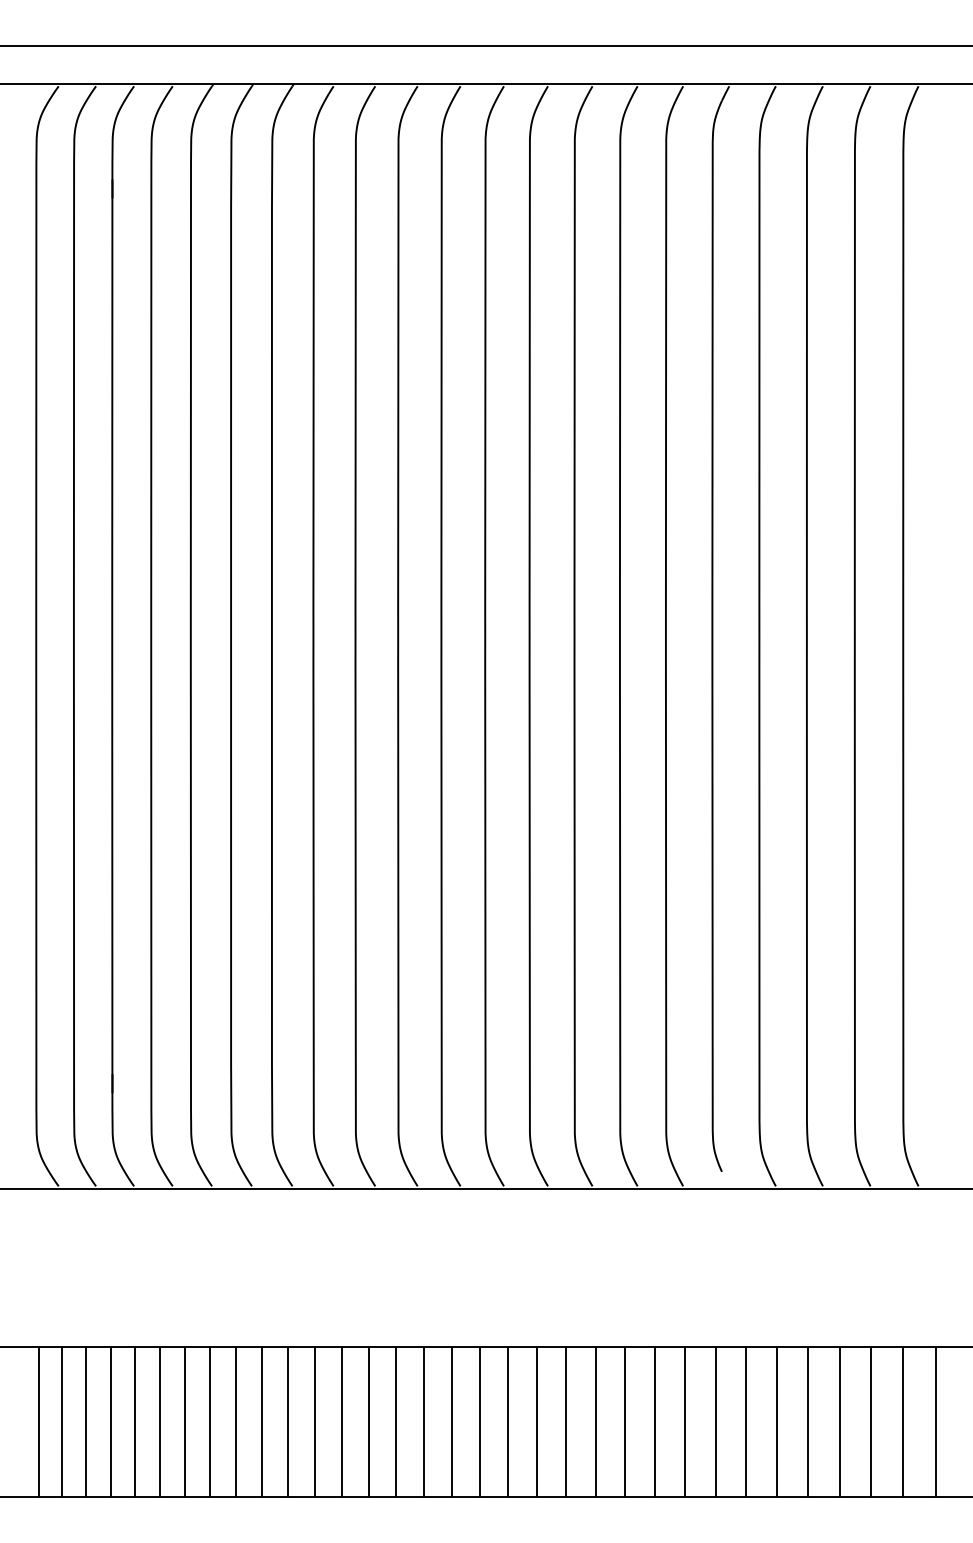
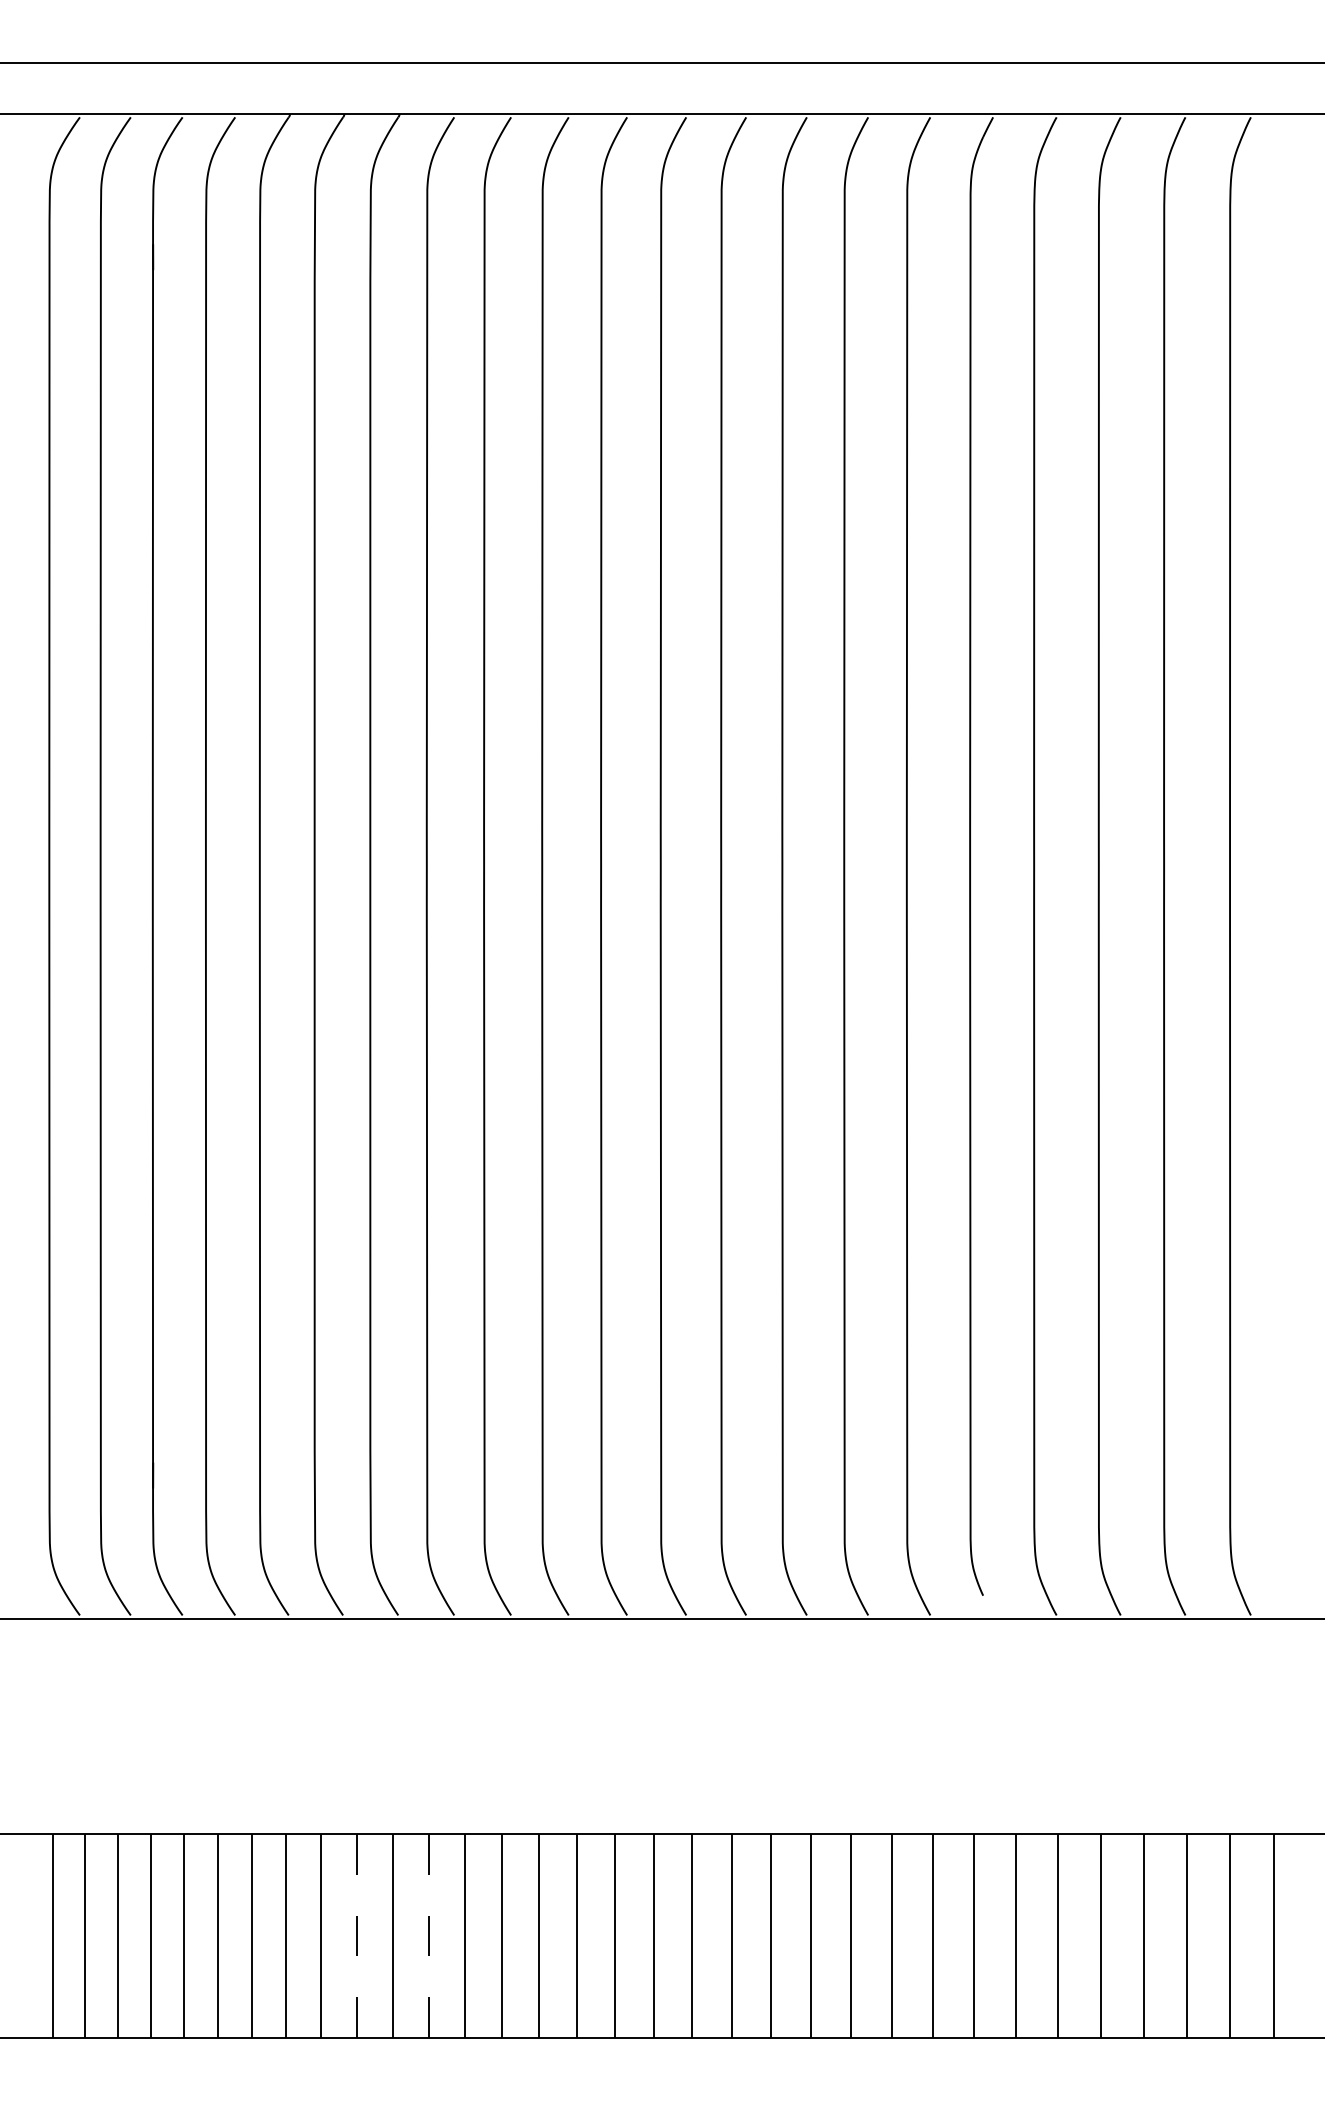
line: (261, 1421) -> (356, 1935), solid -> dashed
line: (314, 1421) -> (428, 1935), solid -> dashed

